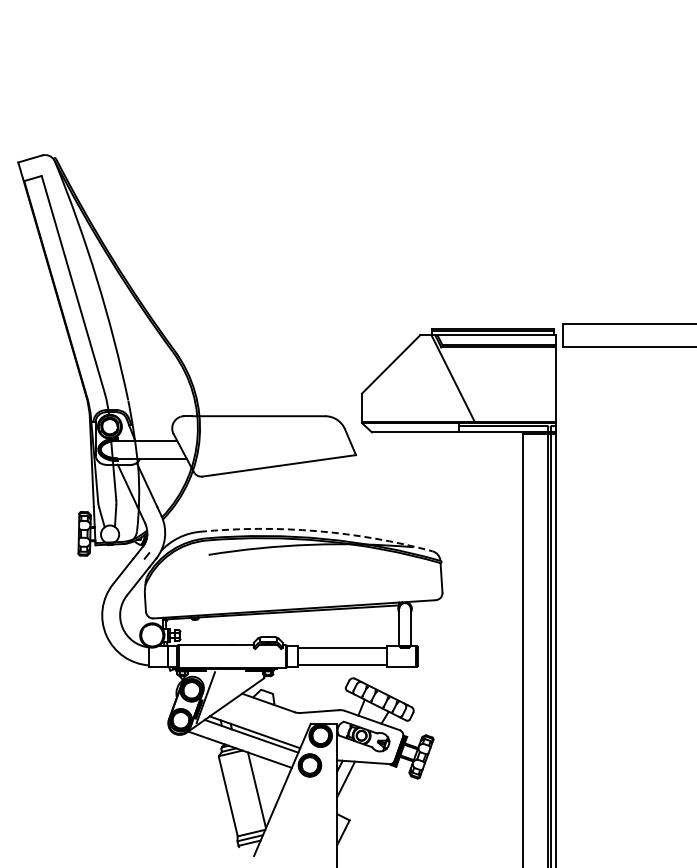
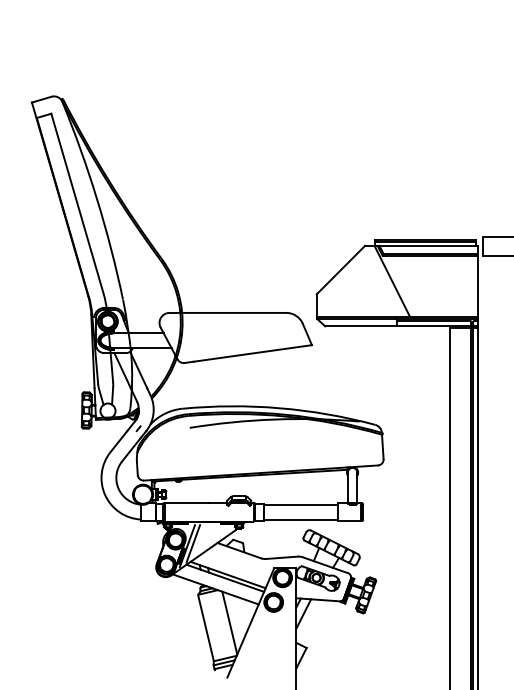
arc: (317, 531) -> (279, 408), dashed -> solid
line: (212, 694) -> (192, 543), added

